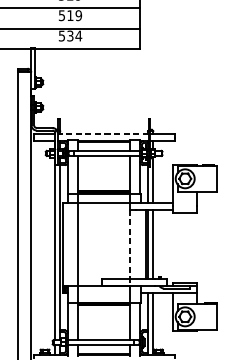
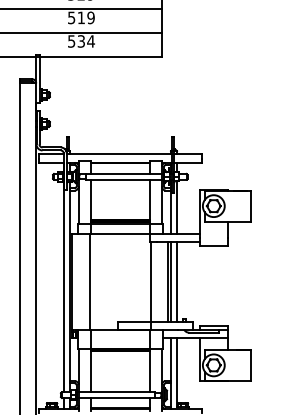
line: (102, 133) -> (118, 153), dashed -> solid
line: (130, 247) -> (150, 285), dashed -> solid

